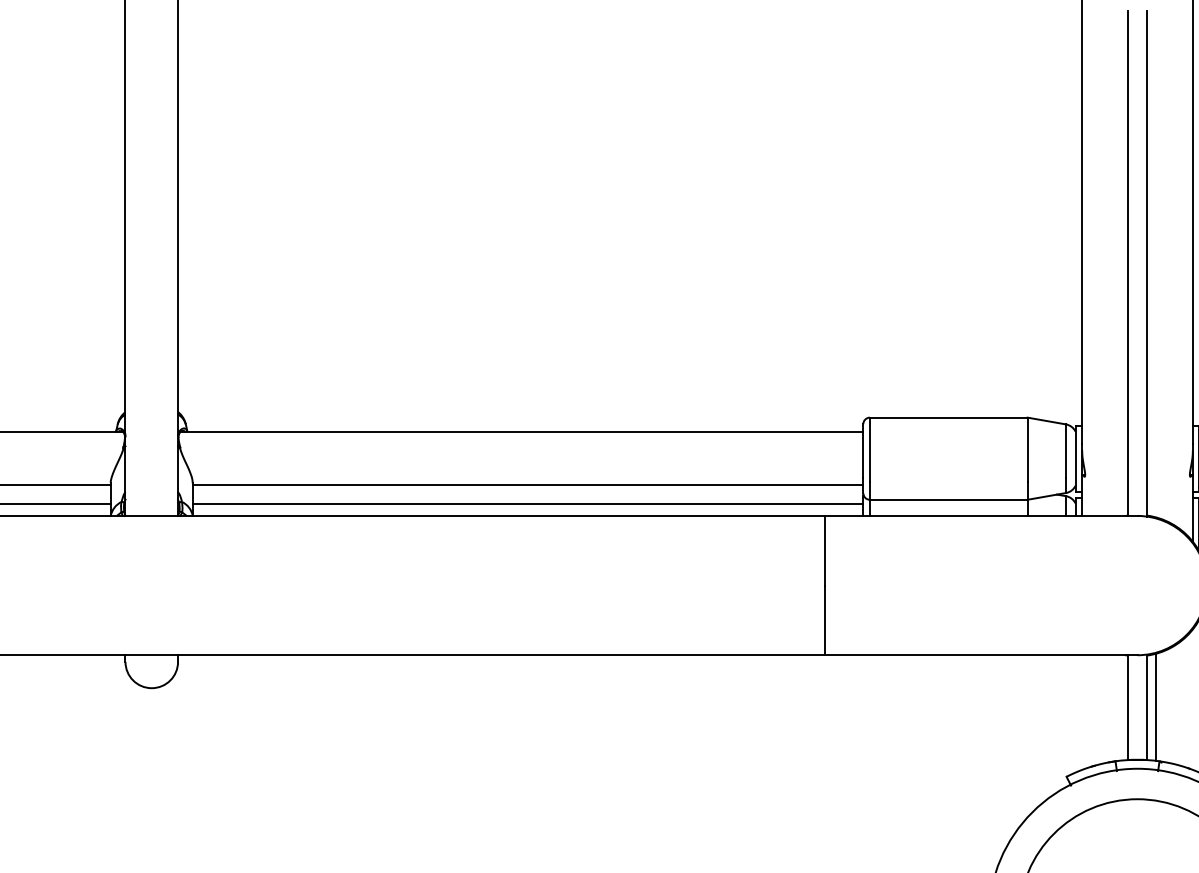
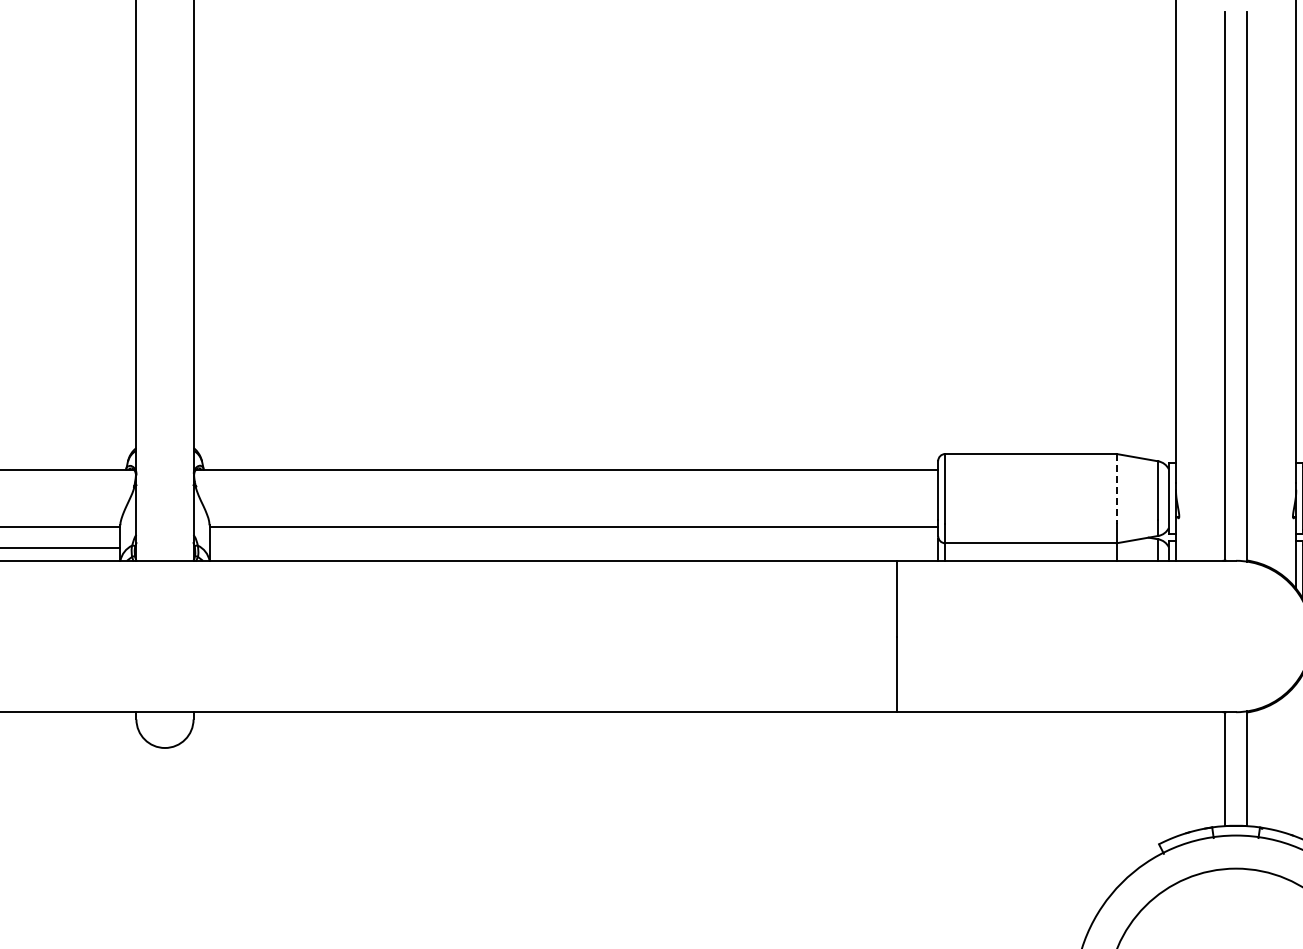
line: (1027, 449) -> (1116, 488), solid -> dashed
line: (527, 504) -> (573, 548), removed
line: (1155, 707) -> (1255, 768), removed

